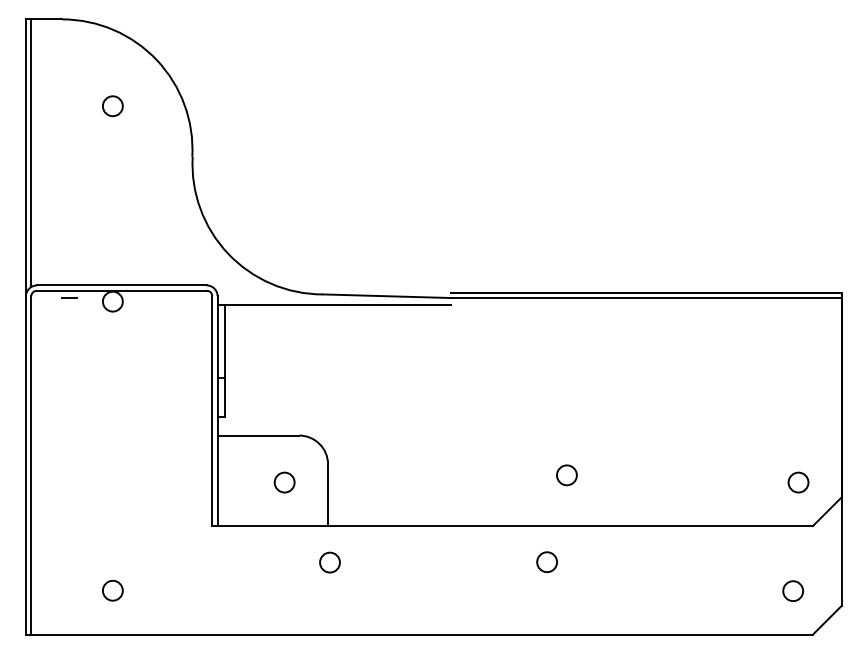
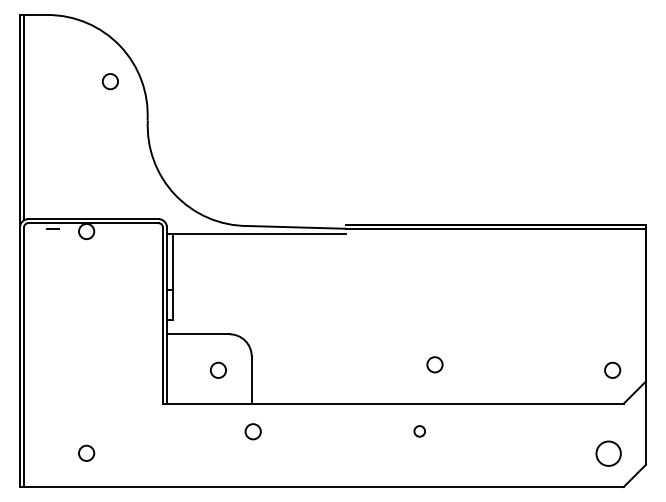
circle: (112, 106) -> (110, 81), moved
circle: (546, 561) -> (419, 430), size x0.7
circle: (792, 590) -> (608, 453), size x1.6

